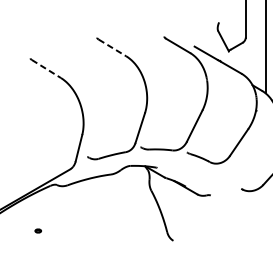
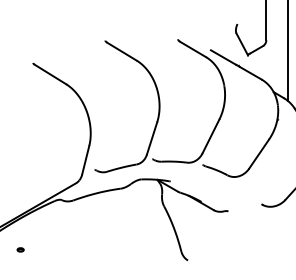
line: (112, 47) -> (122, 51), dashed -> solid
line: (46, 69) -> (50, 74), dashed -> solid
part: (38, 230) -> (20, 249), moved

